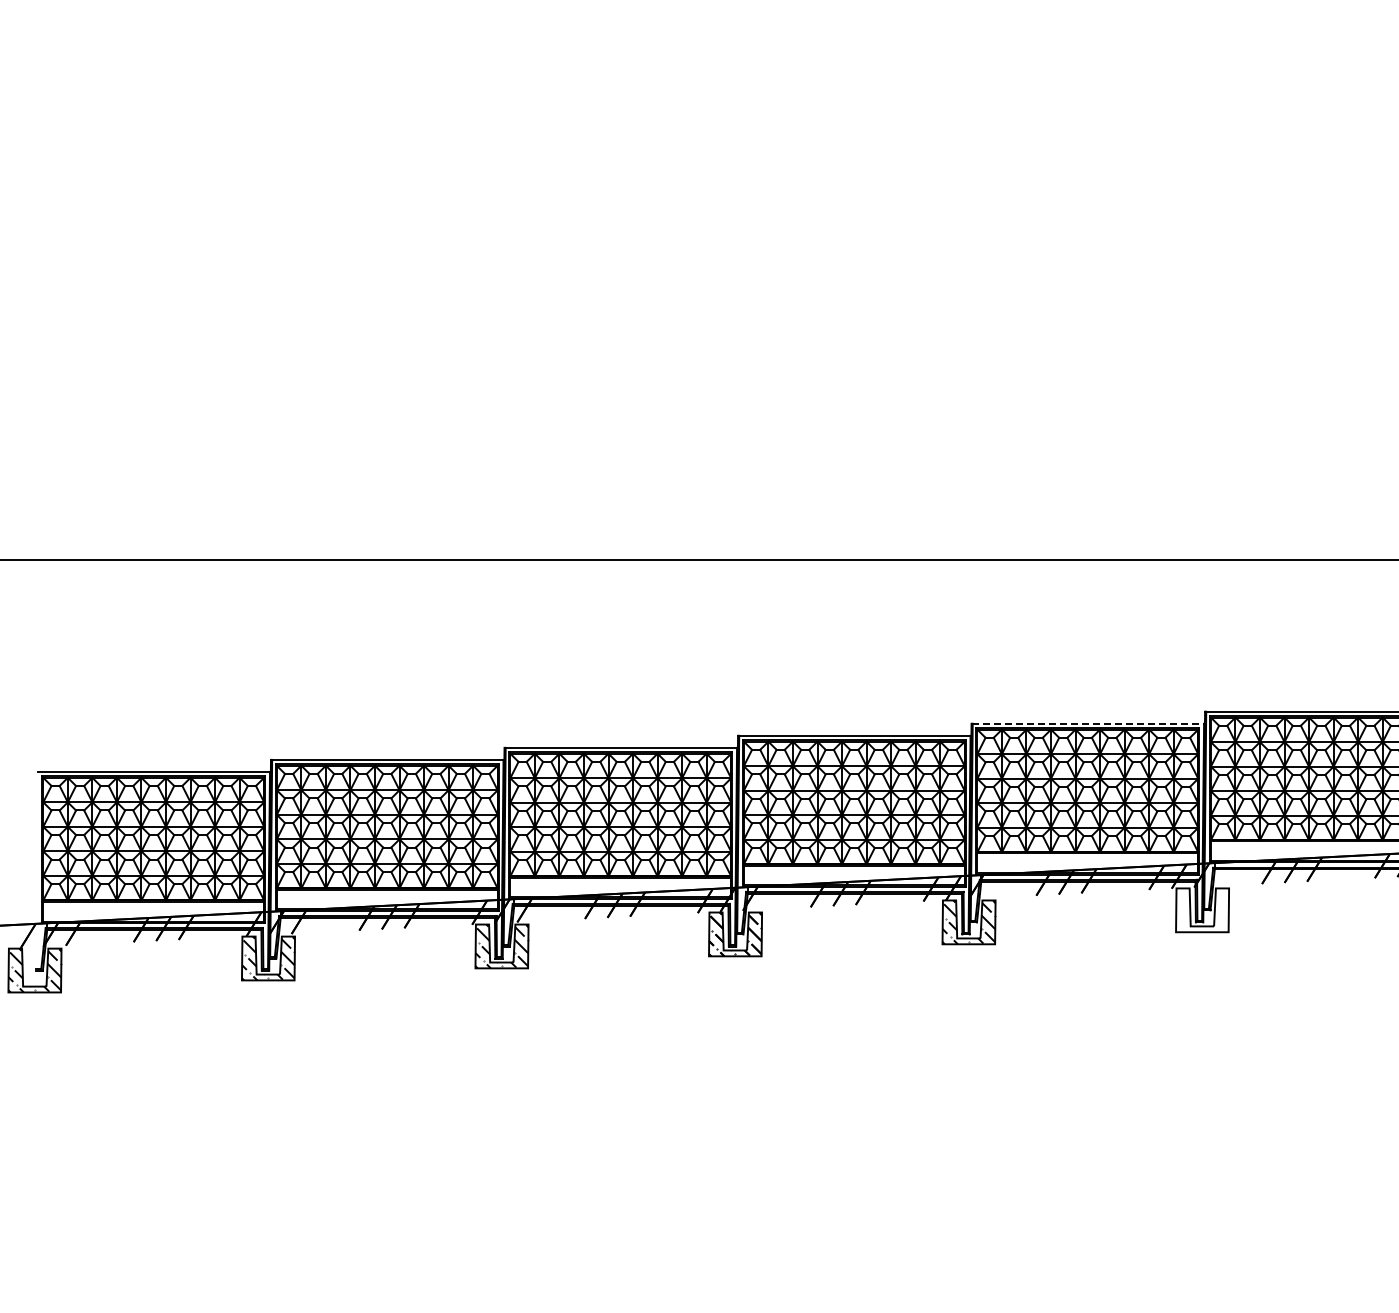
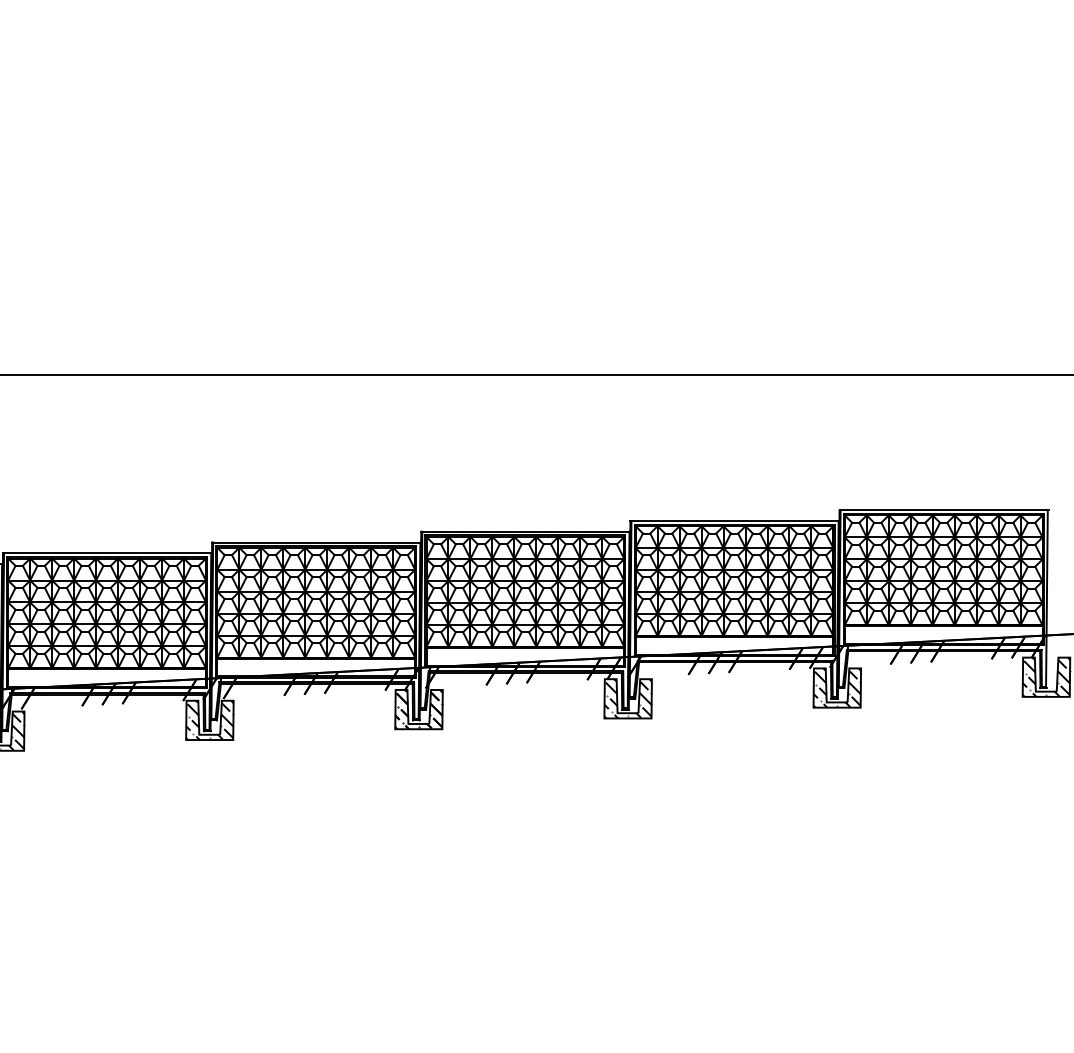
line: (1088, 723) -> (735, 520), dashed -> solid
hatch: (1202, 910) -> (837, 688), added

